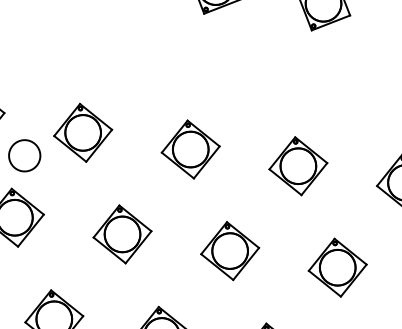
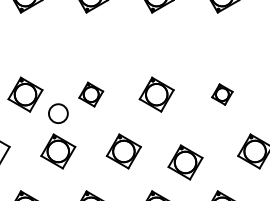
part: (83, 132) -> (91, 94), size x0.7
part: (298, 165) -> (222, 94), size x0.6
part: (230, 251) -> (185, 162), moved

